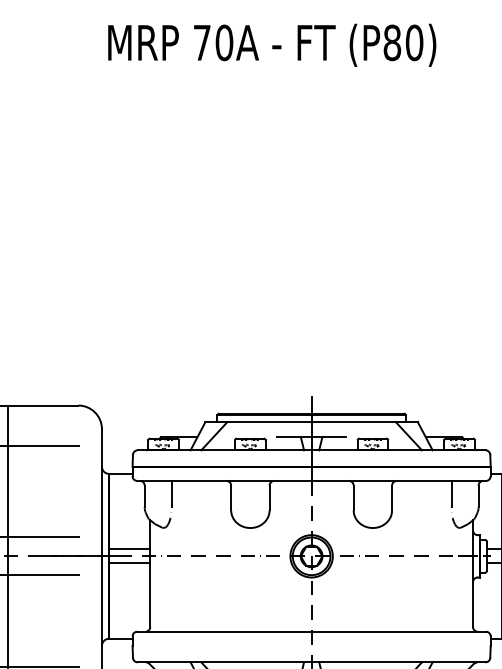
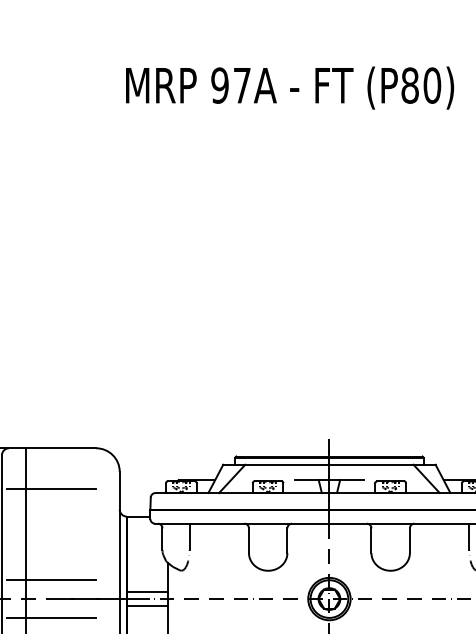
text: (213, 42) -> (231, 85), 70A -> 97A

